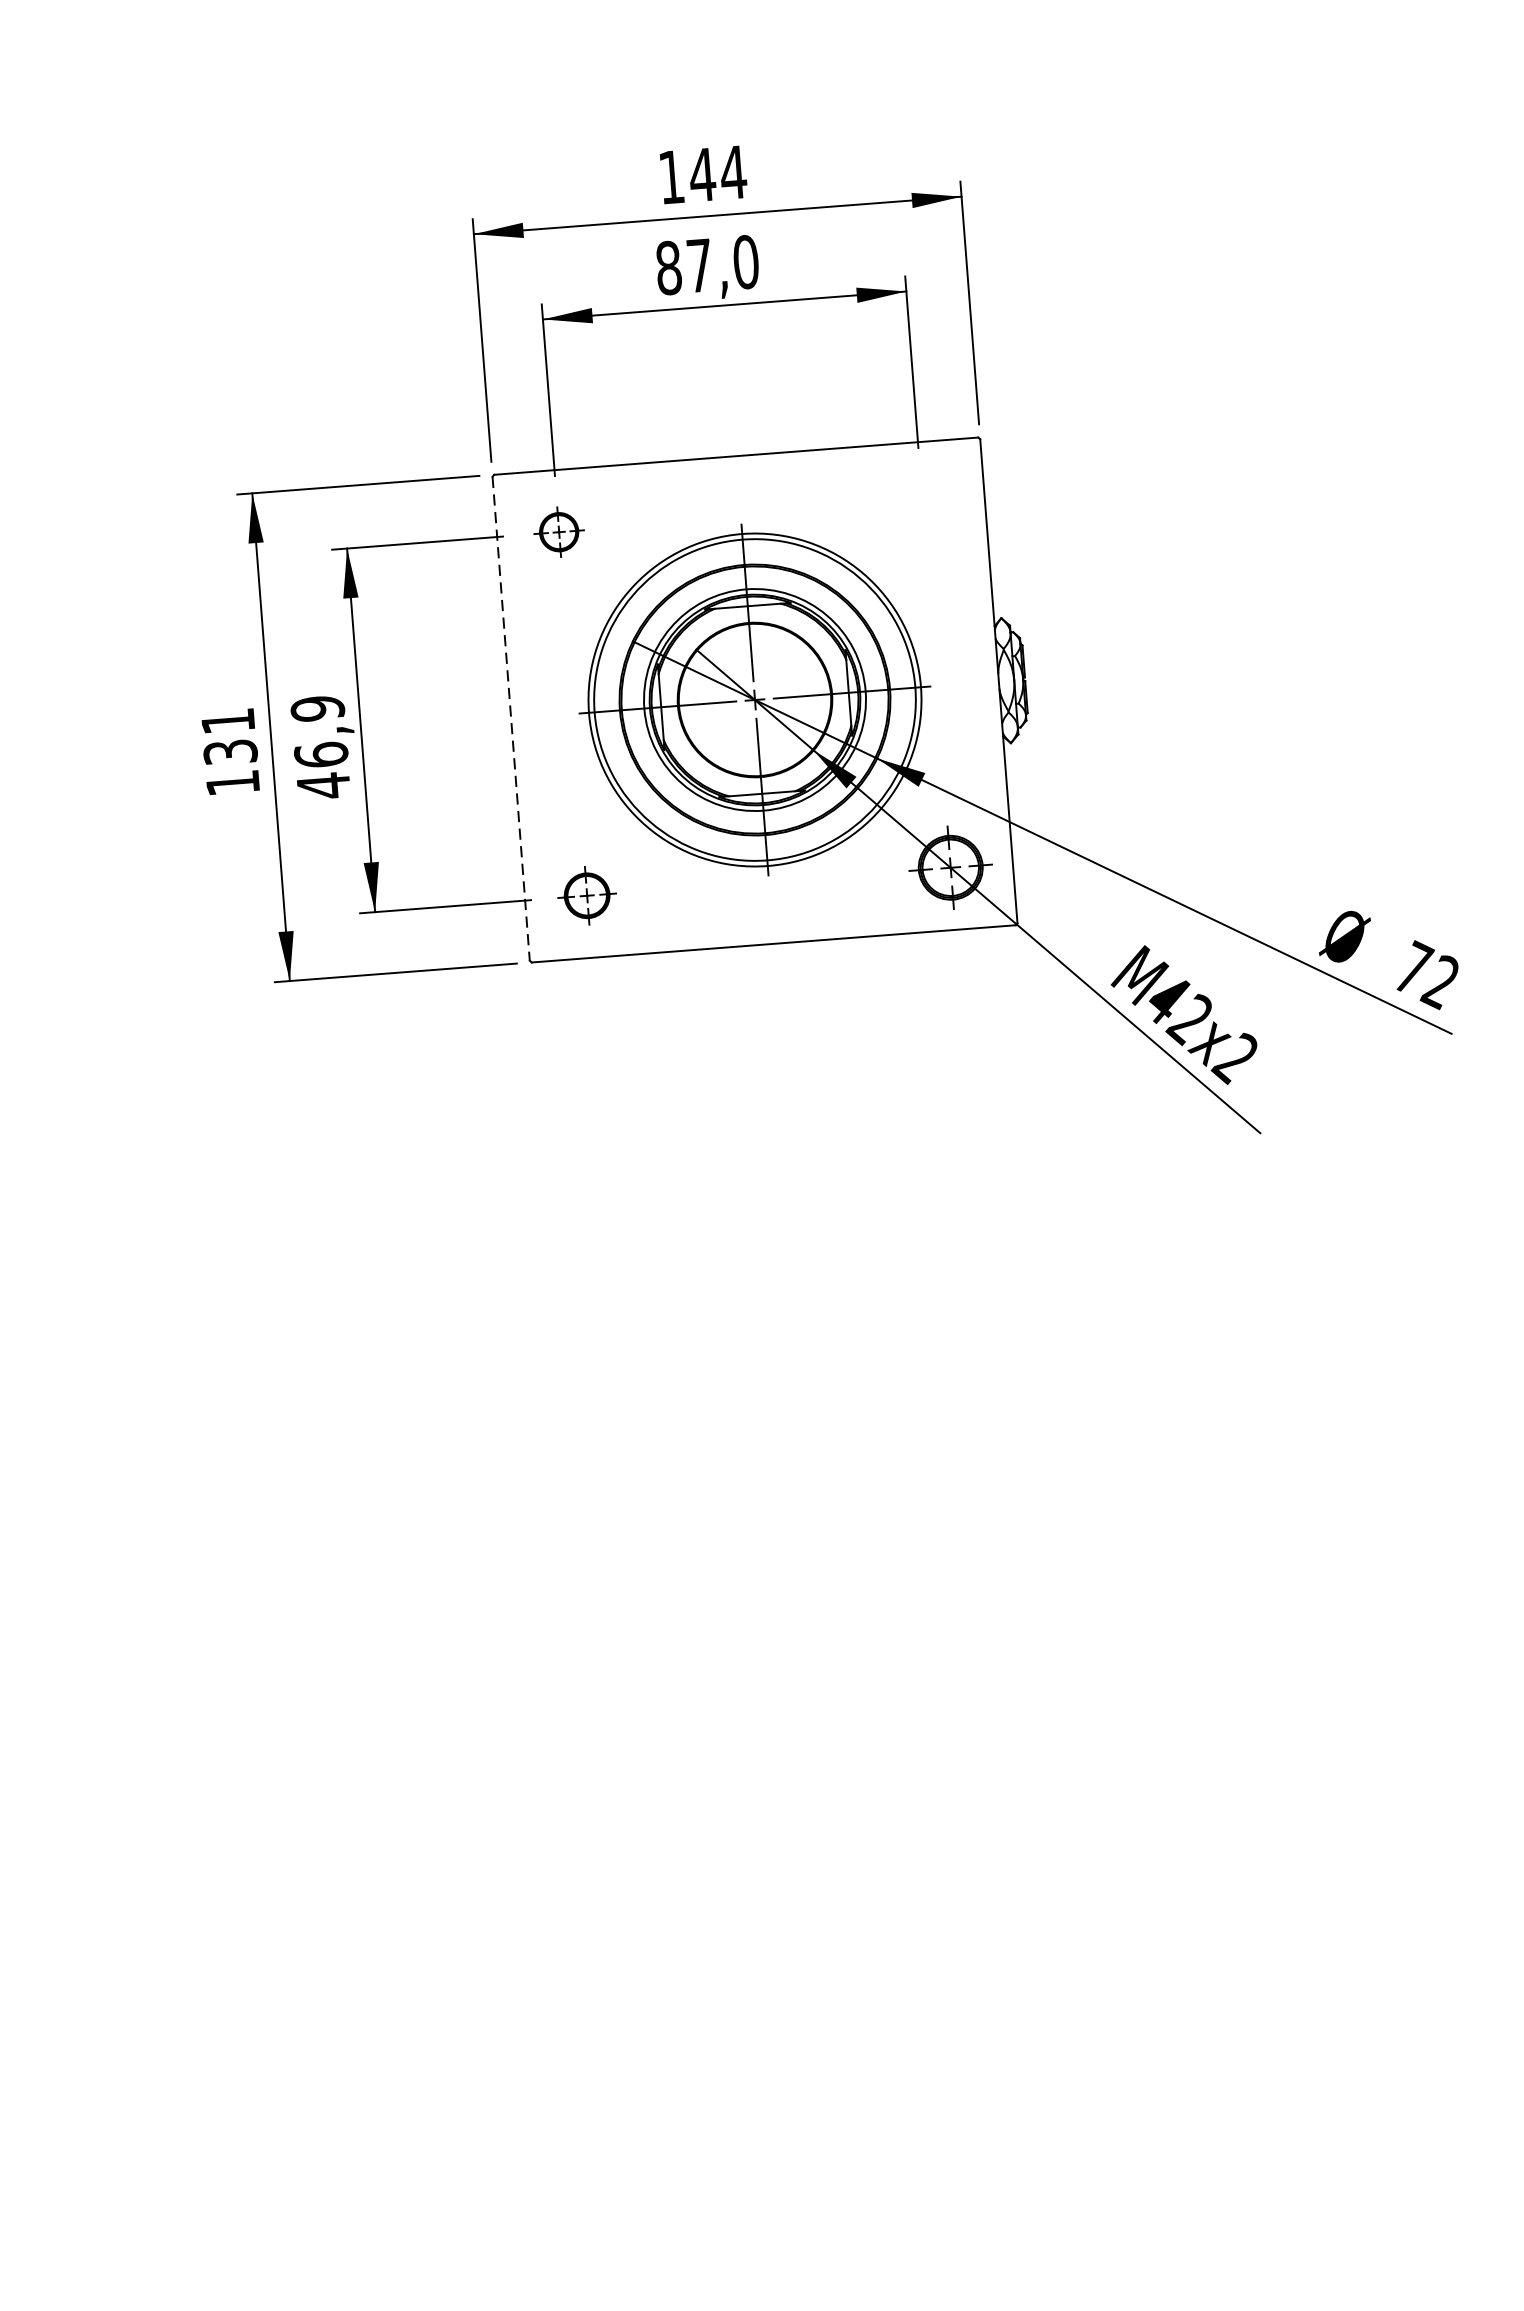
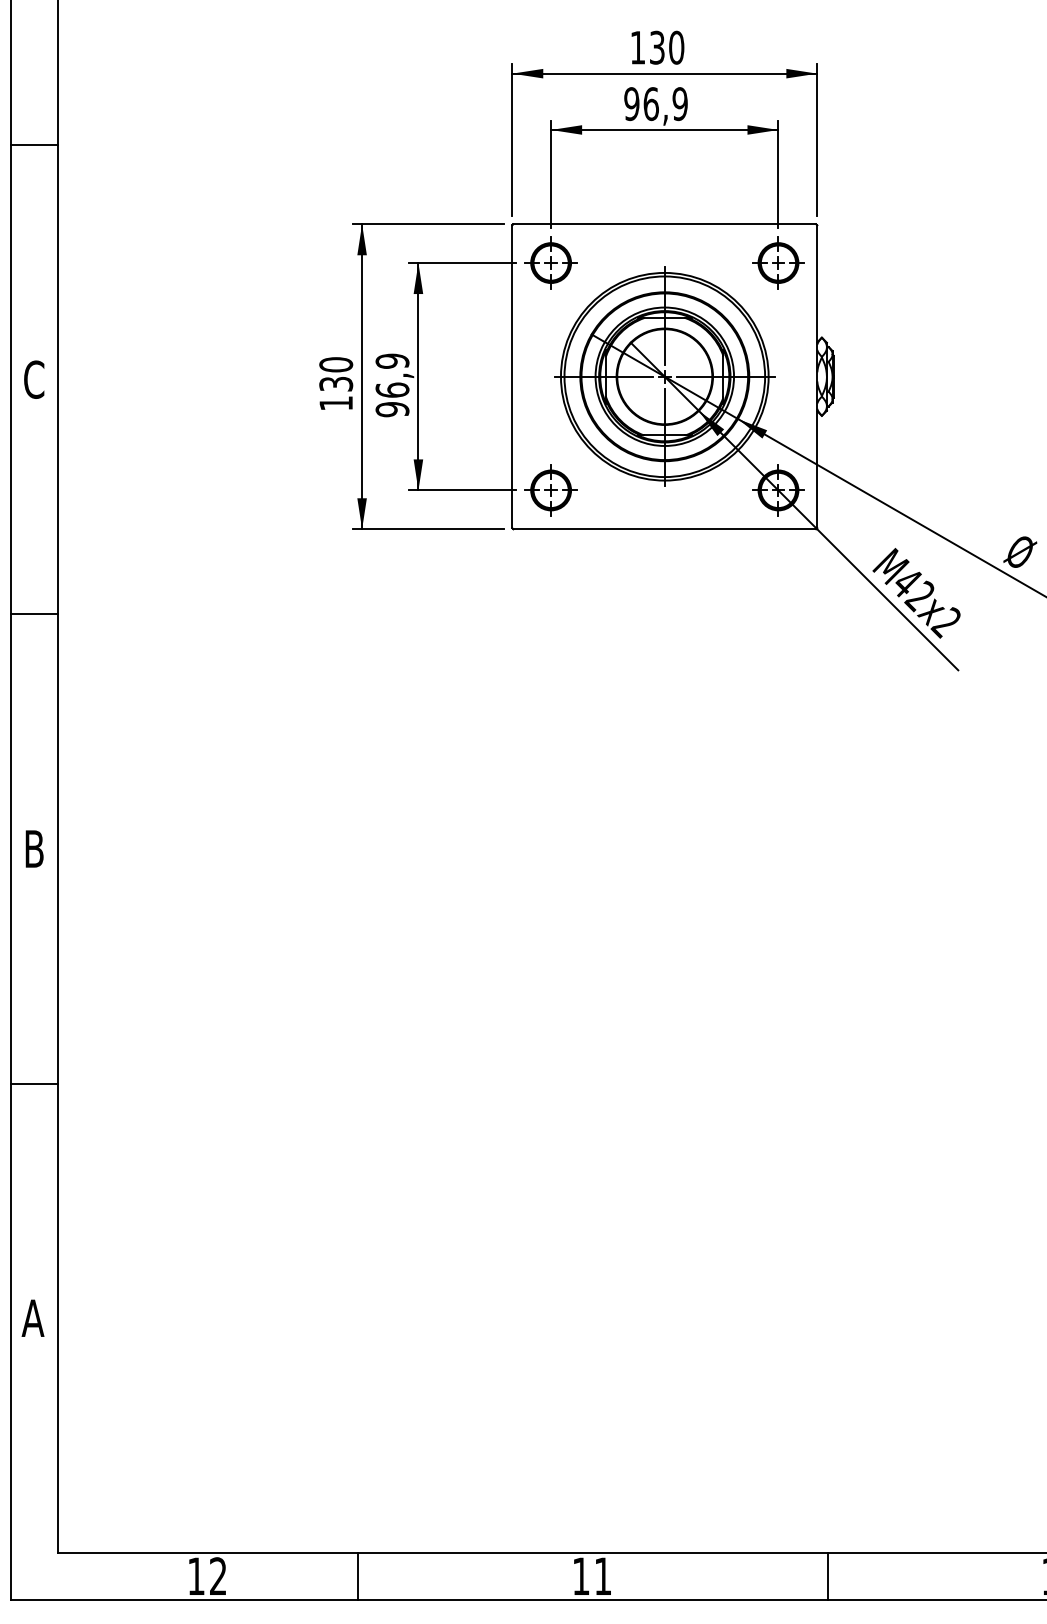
text: (717, 173) -> (666, 47), 144 -> 130
text: (706, 265) -> (655, 104), 87,0 -> 96,9
part: (922, 503) -> (778, 262), added
part: (558, 531) -> (550, 262), size x1.67
line: (511, 719) -> (512, 377), dashed -> solid
text: (228, 720) -> (336, 364), 131 -> 130
text: (323, 785) -> (392, 409), 46,9 -> 96,9
part: (586, 895) -> (550, 490), size x1.43

